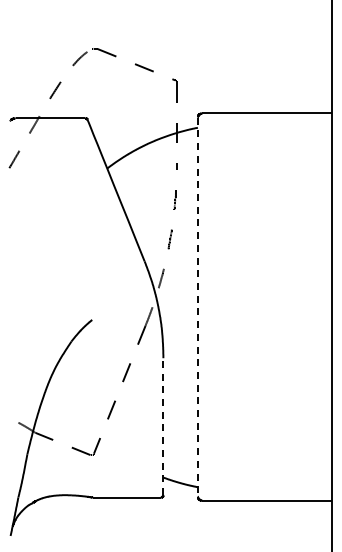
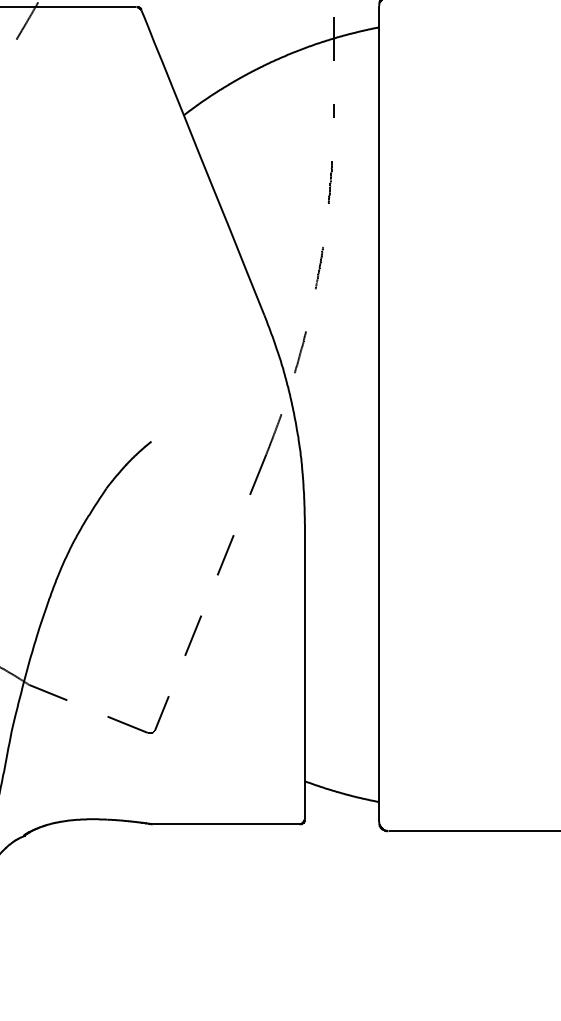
line: (197, 307) -> (378, 414), dashed -> solid
line: (163, 426) -> (305, 671), dashed -> solid

